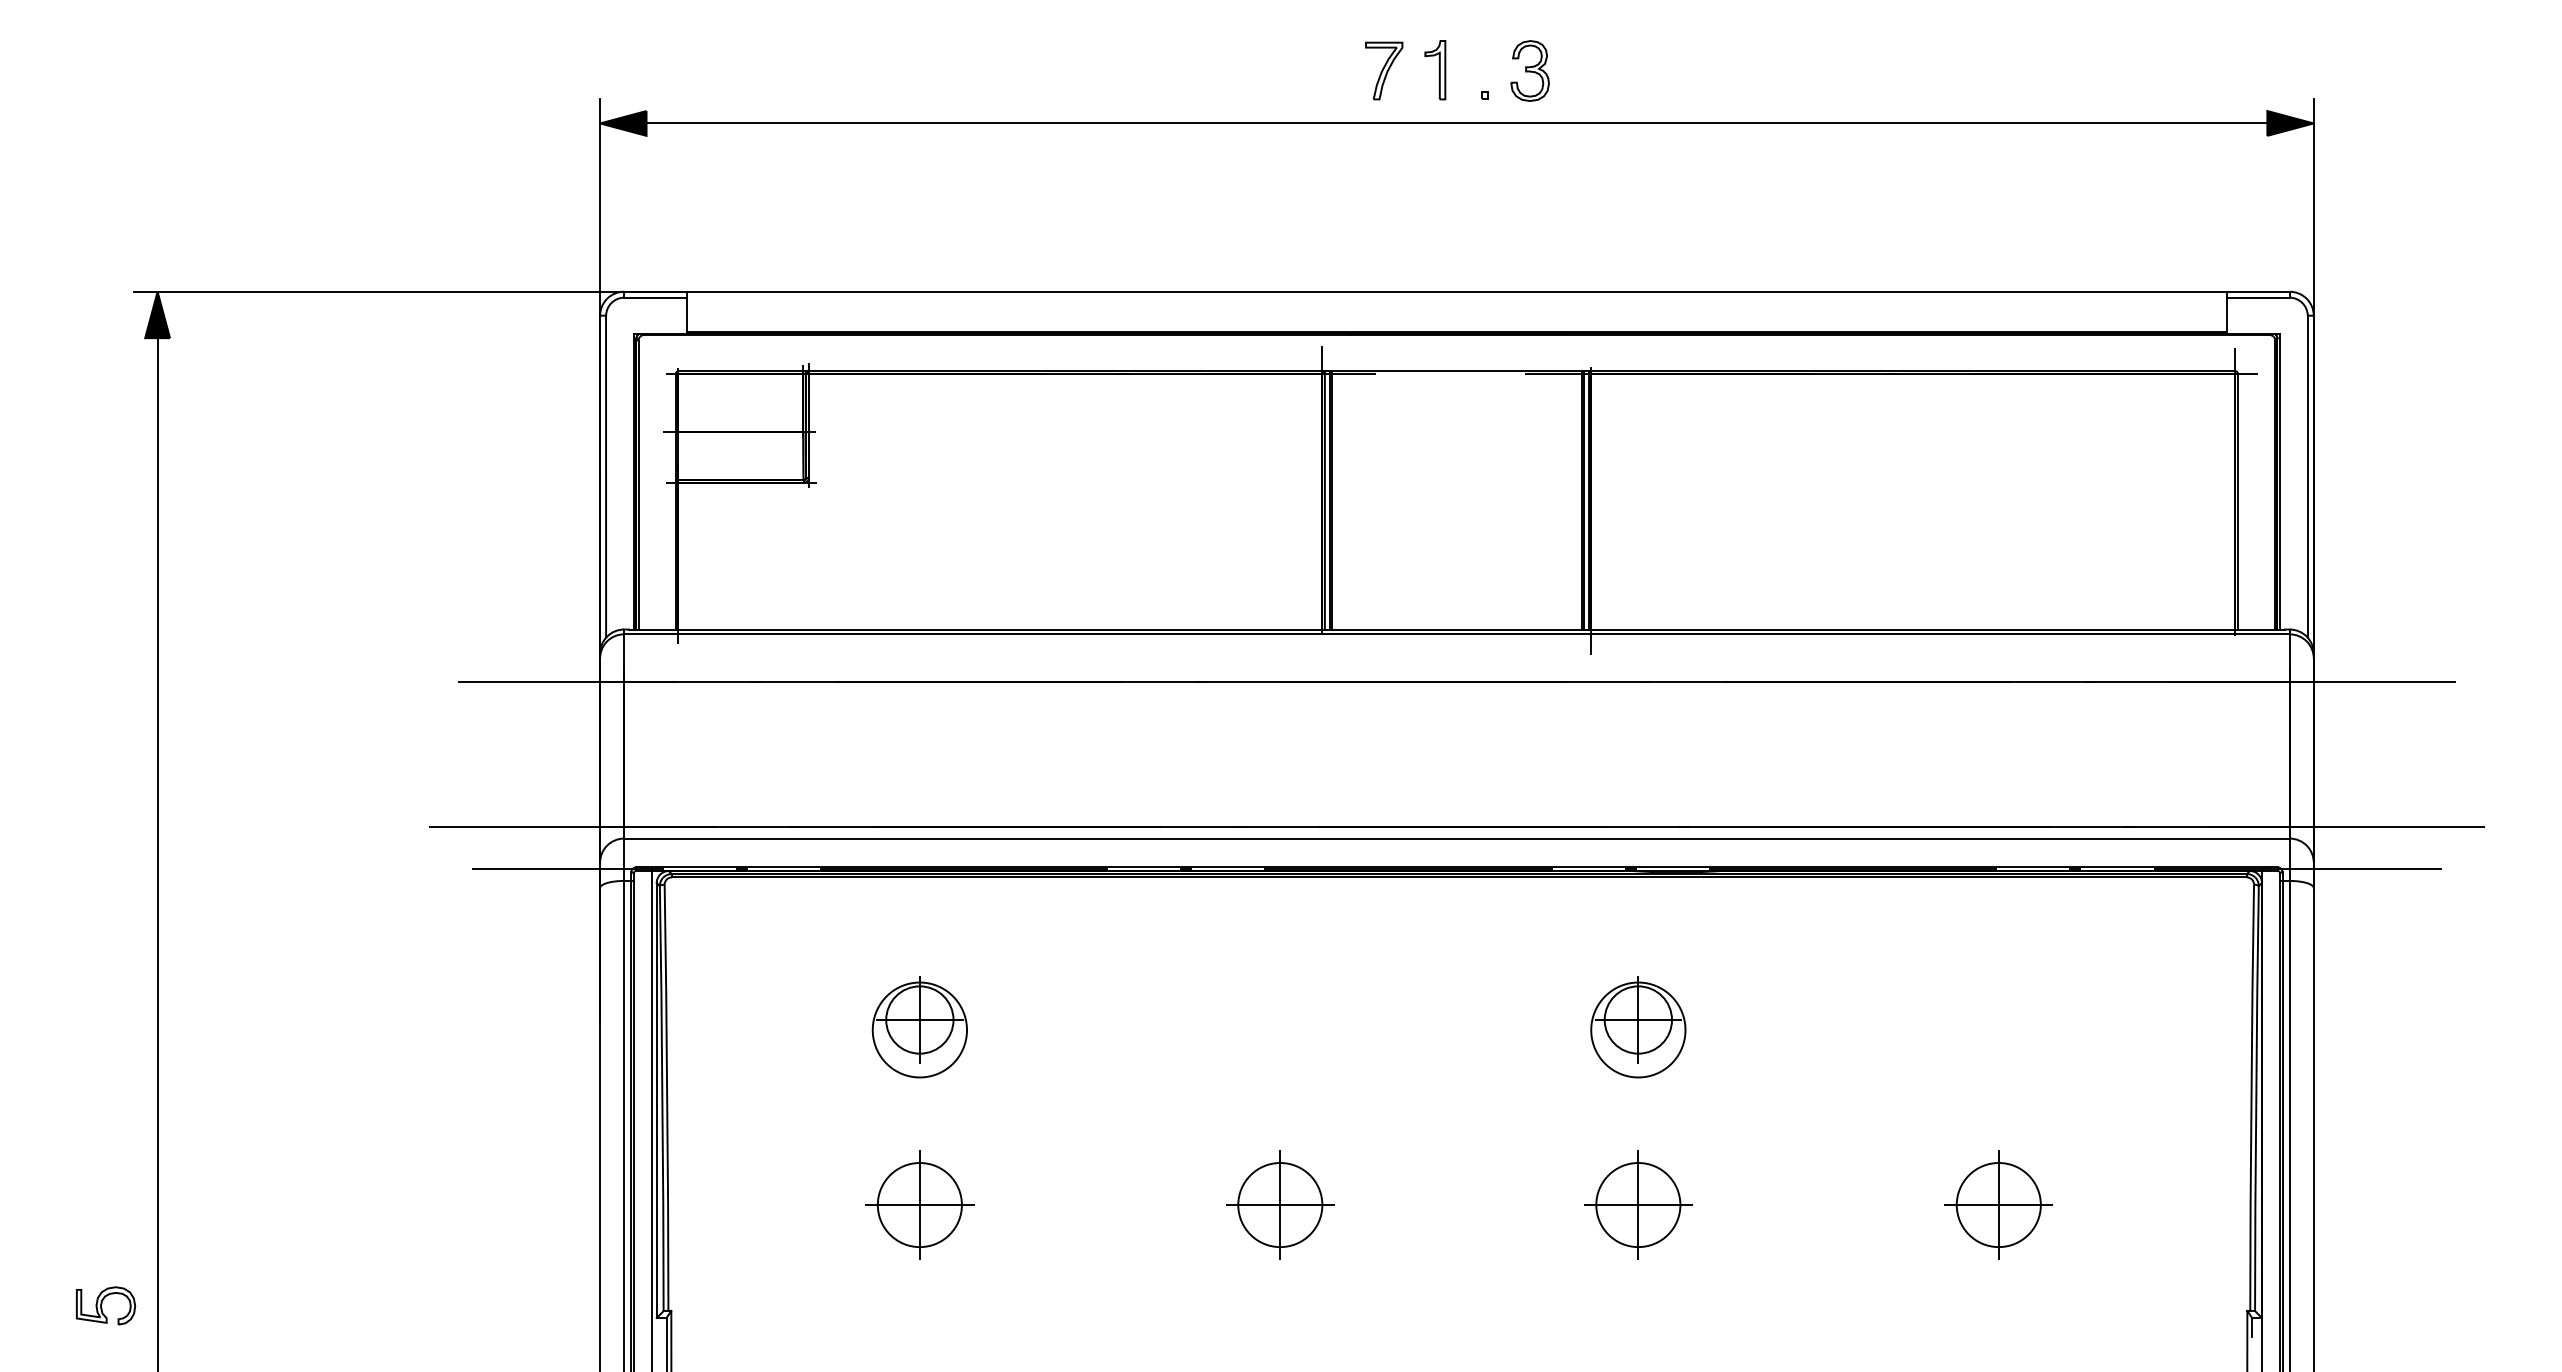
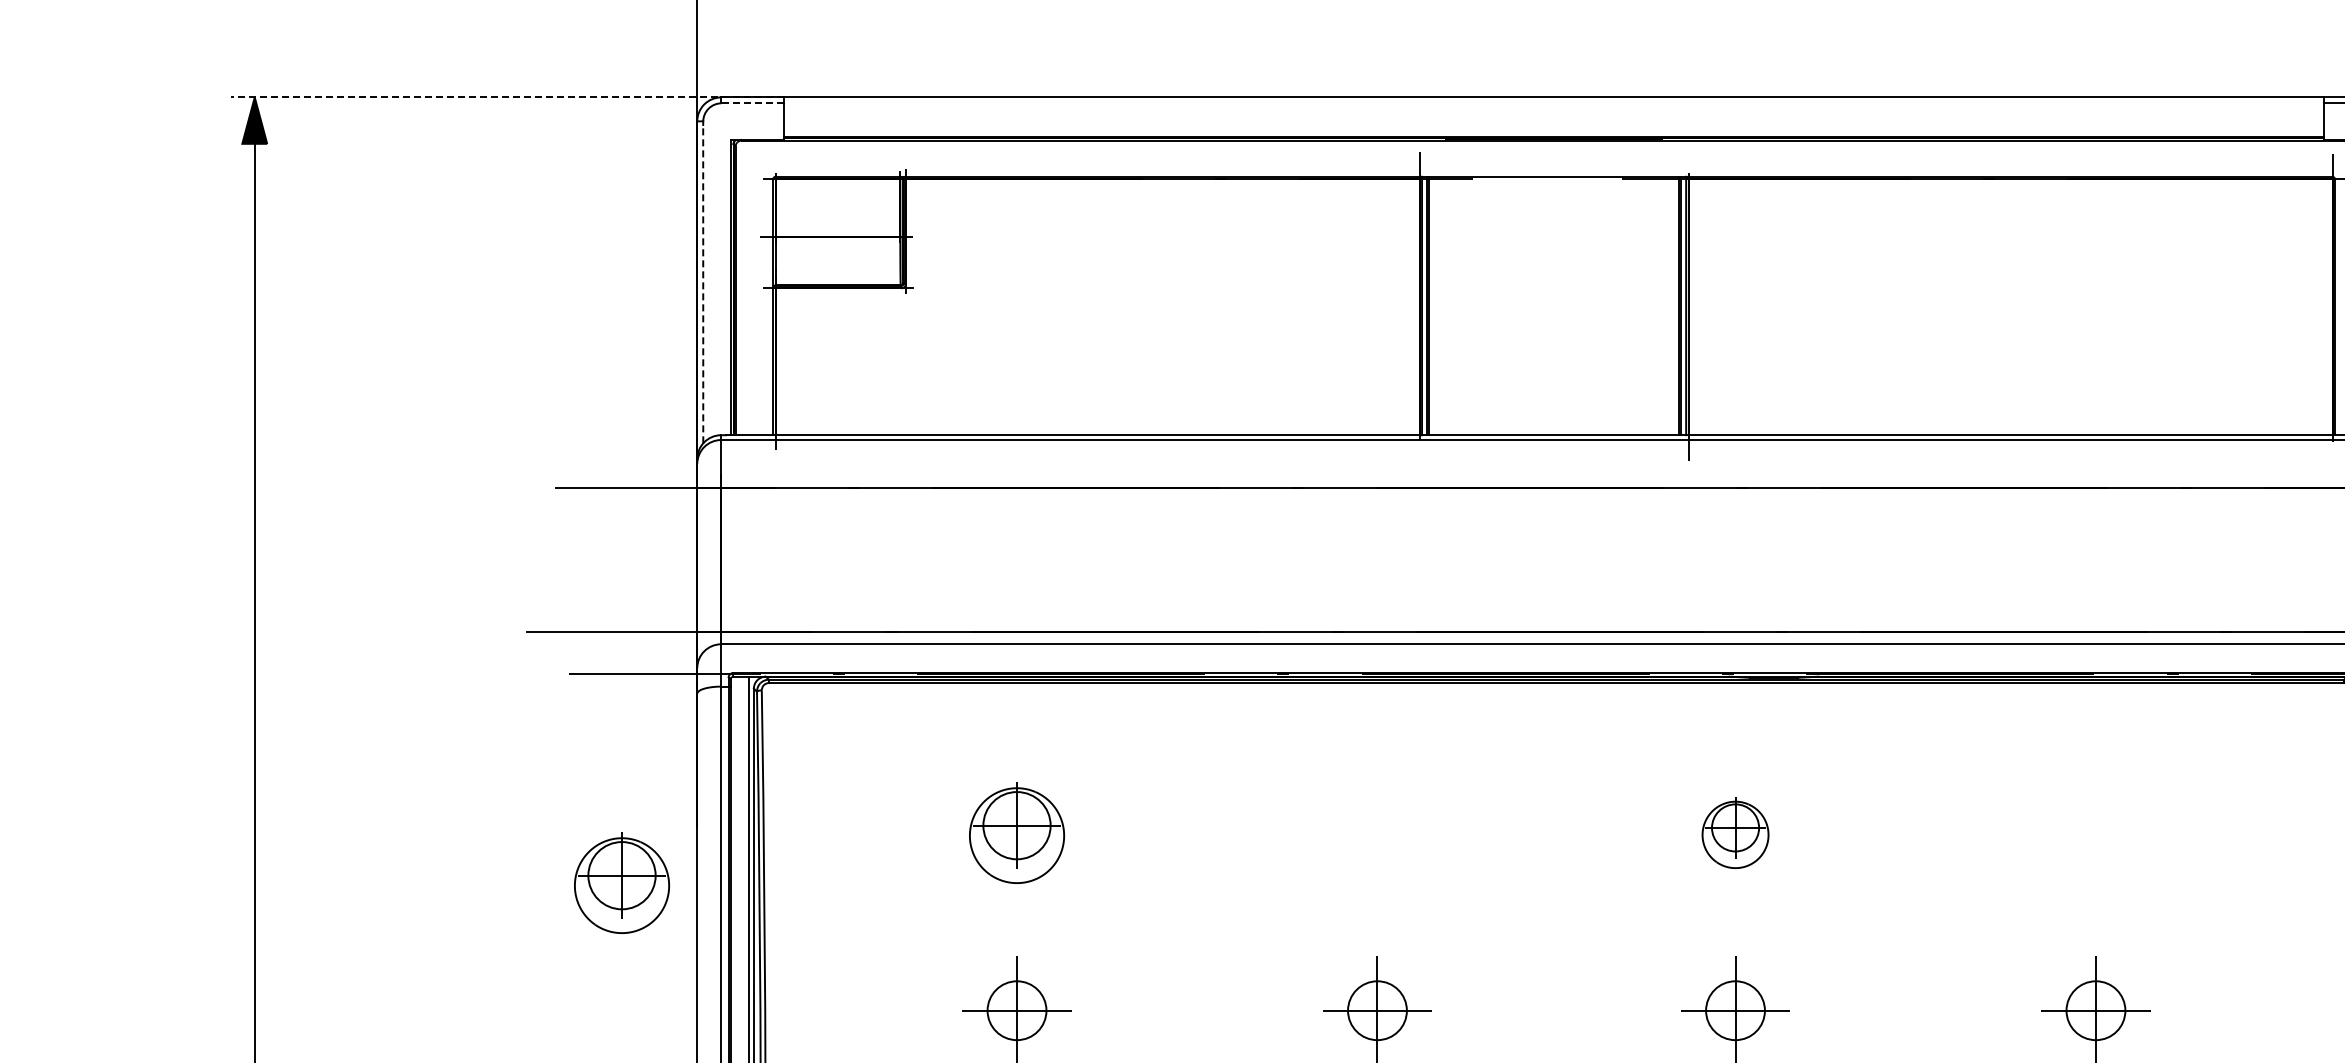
line: (410, 291) -> (507, 97), solid -> dashed
line: (654, 297) -> (751, 103), solid -> dashed
line: (606, 478) -> (703, 284), solid -> dashed
part: (1638, 1027) -> (1735, 833), size x0.7
part: (524, 1077) -> (621, 883), added
circle: (919, 1205) -> (1016, 1011), size x0.7
circle: (1280, 1205) -> (1377, 1011), size x0.7
circle: (1638, 1205) -> (1735, 1011), size x0.7
circle: (1998, 1205) -> (2095, 1011), size x0.7

